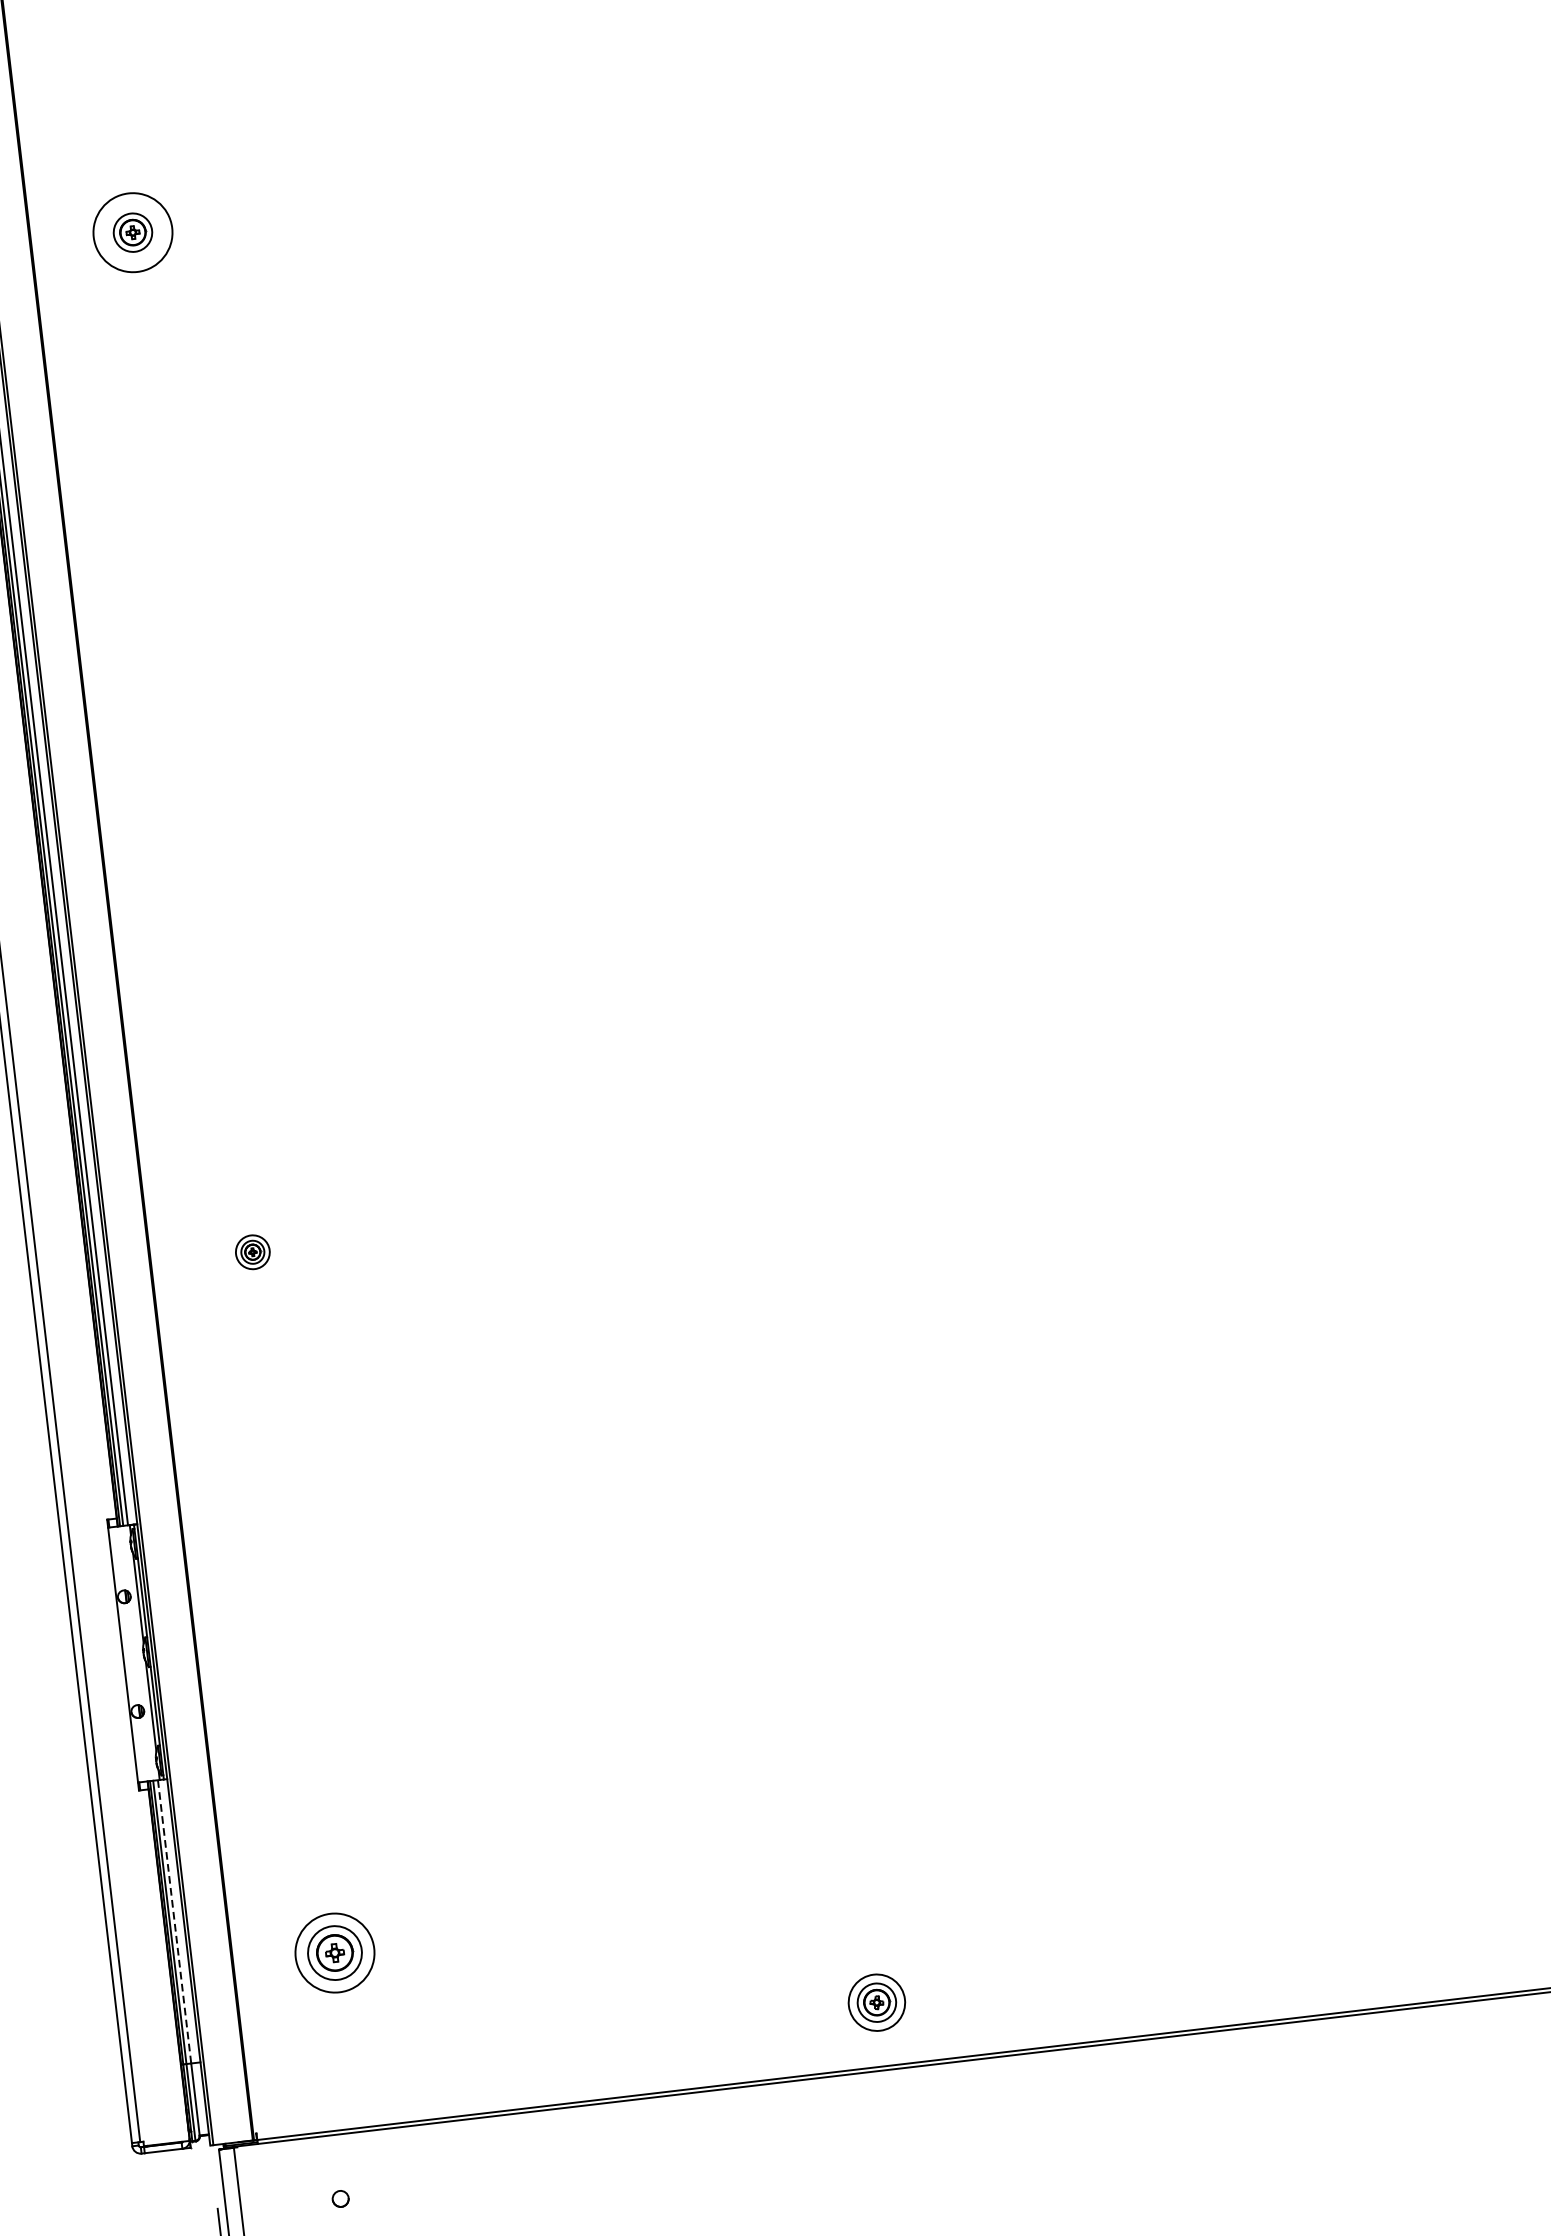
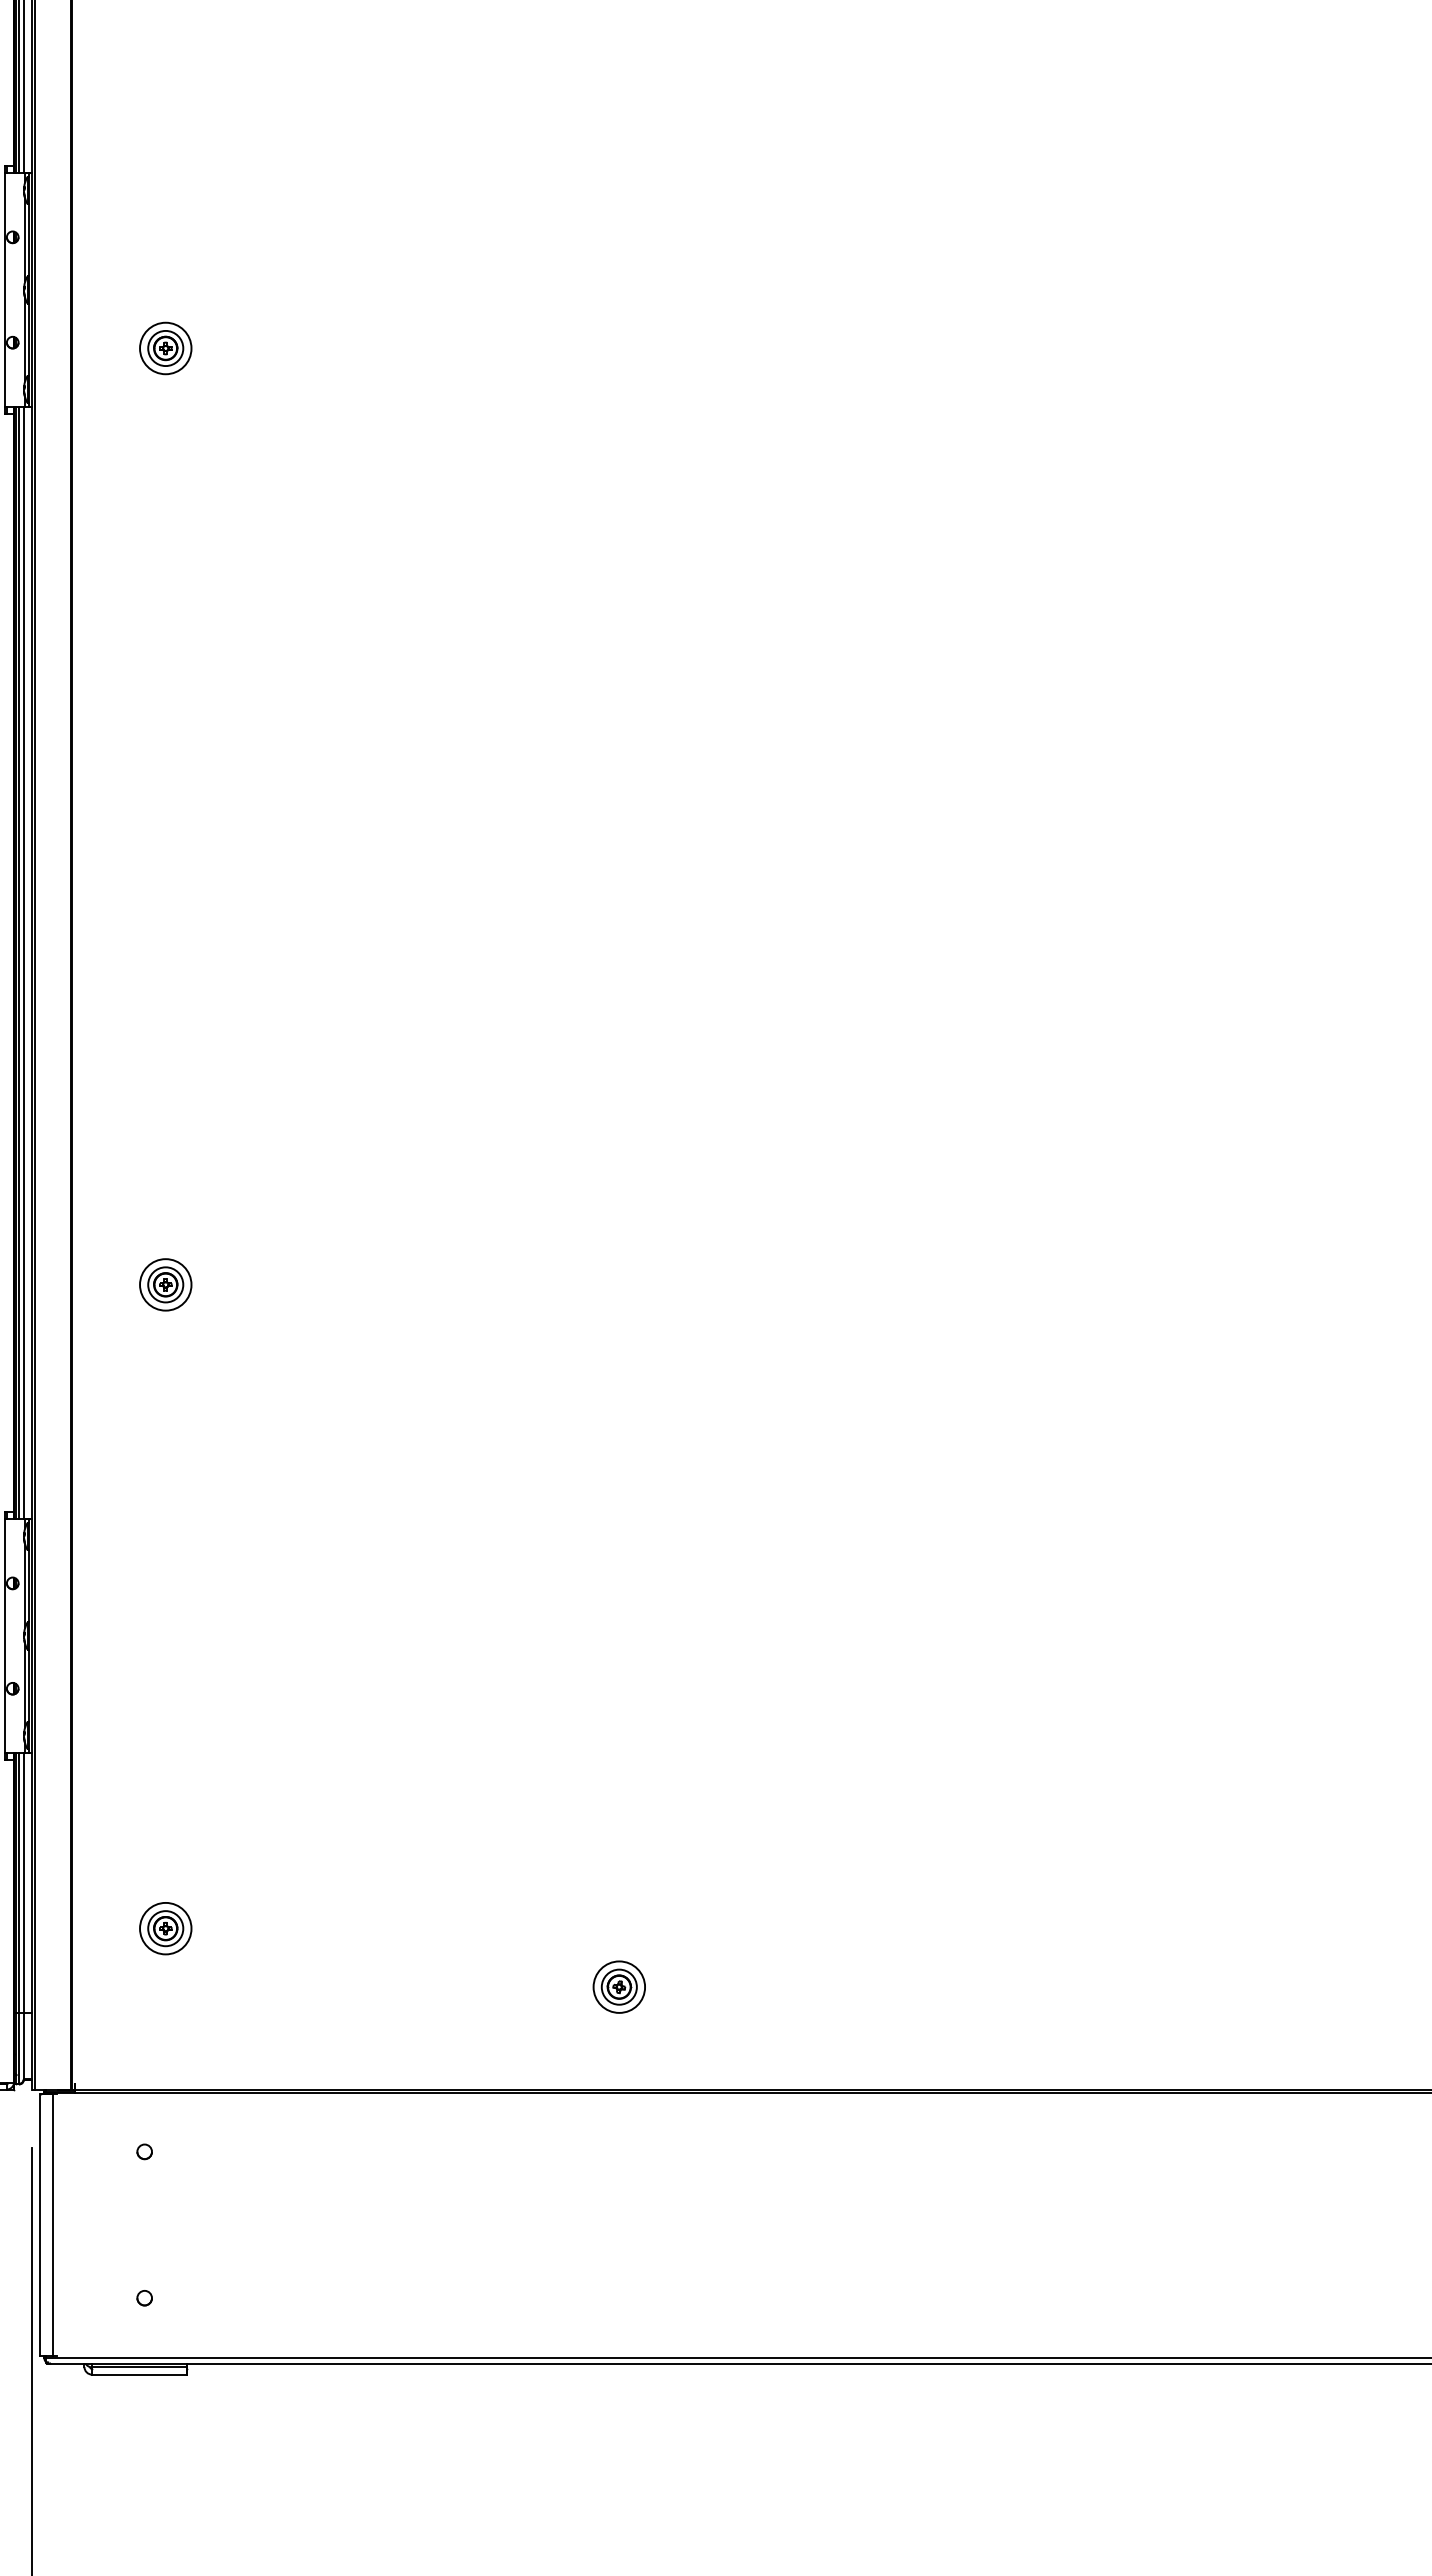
circle: (132, 232) -> (165, 348), size x0.71
part: (252, 1251) -> (165, 1284), size x1.67
line: (174, 1922) -> (23, 1883), dashed -> solid
part: (334, 1953) -> (165, 1928), size x0.71
part: (875, 2002) -> (618, 1986), moved

